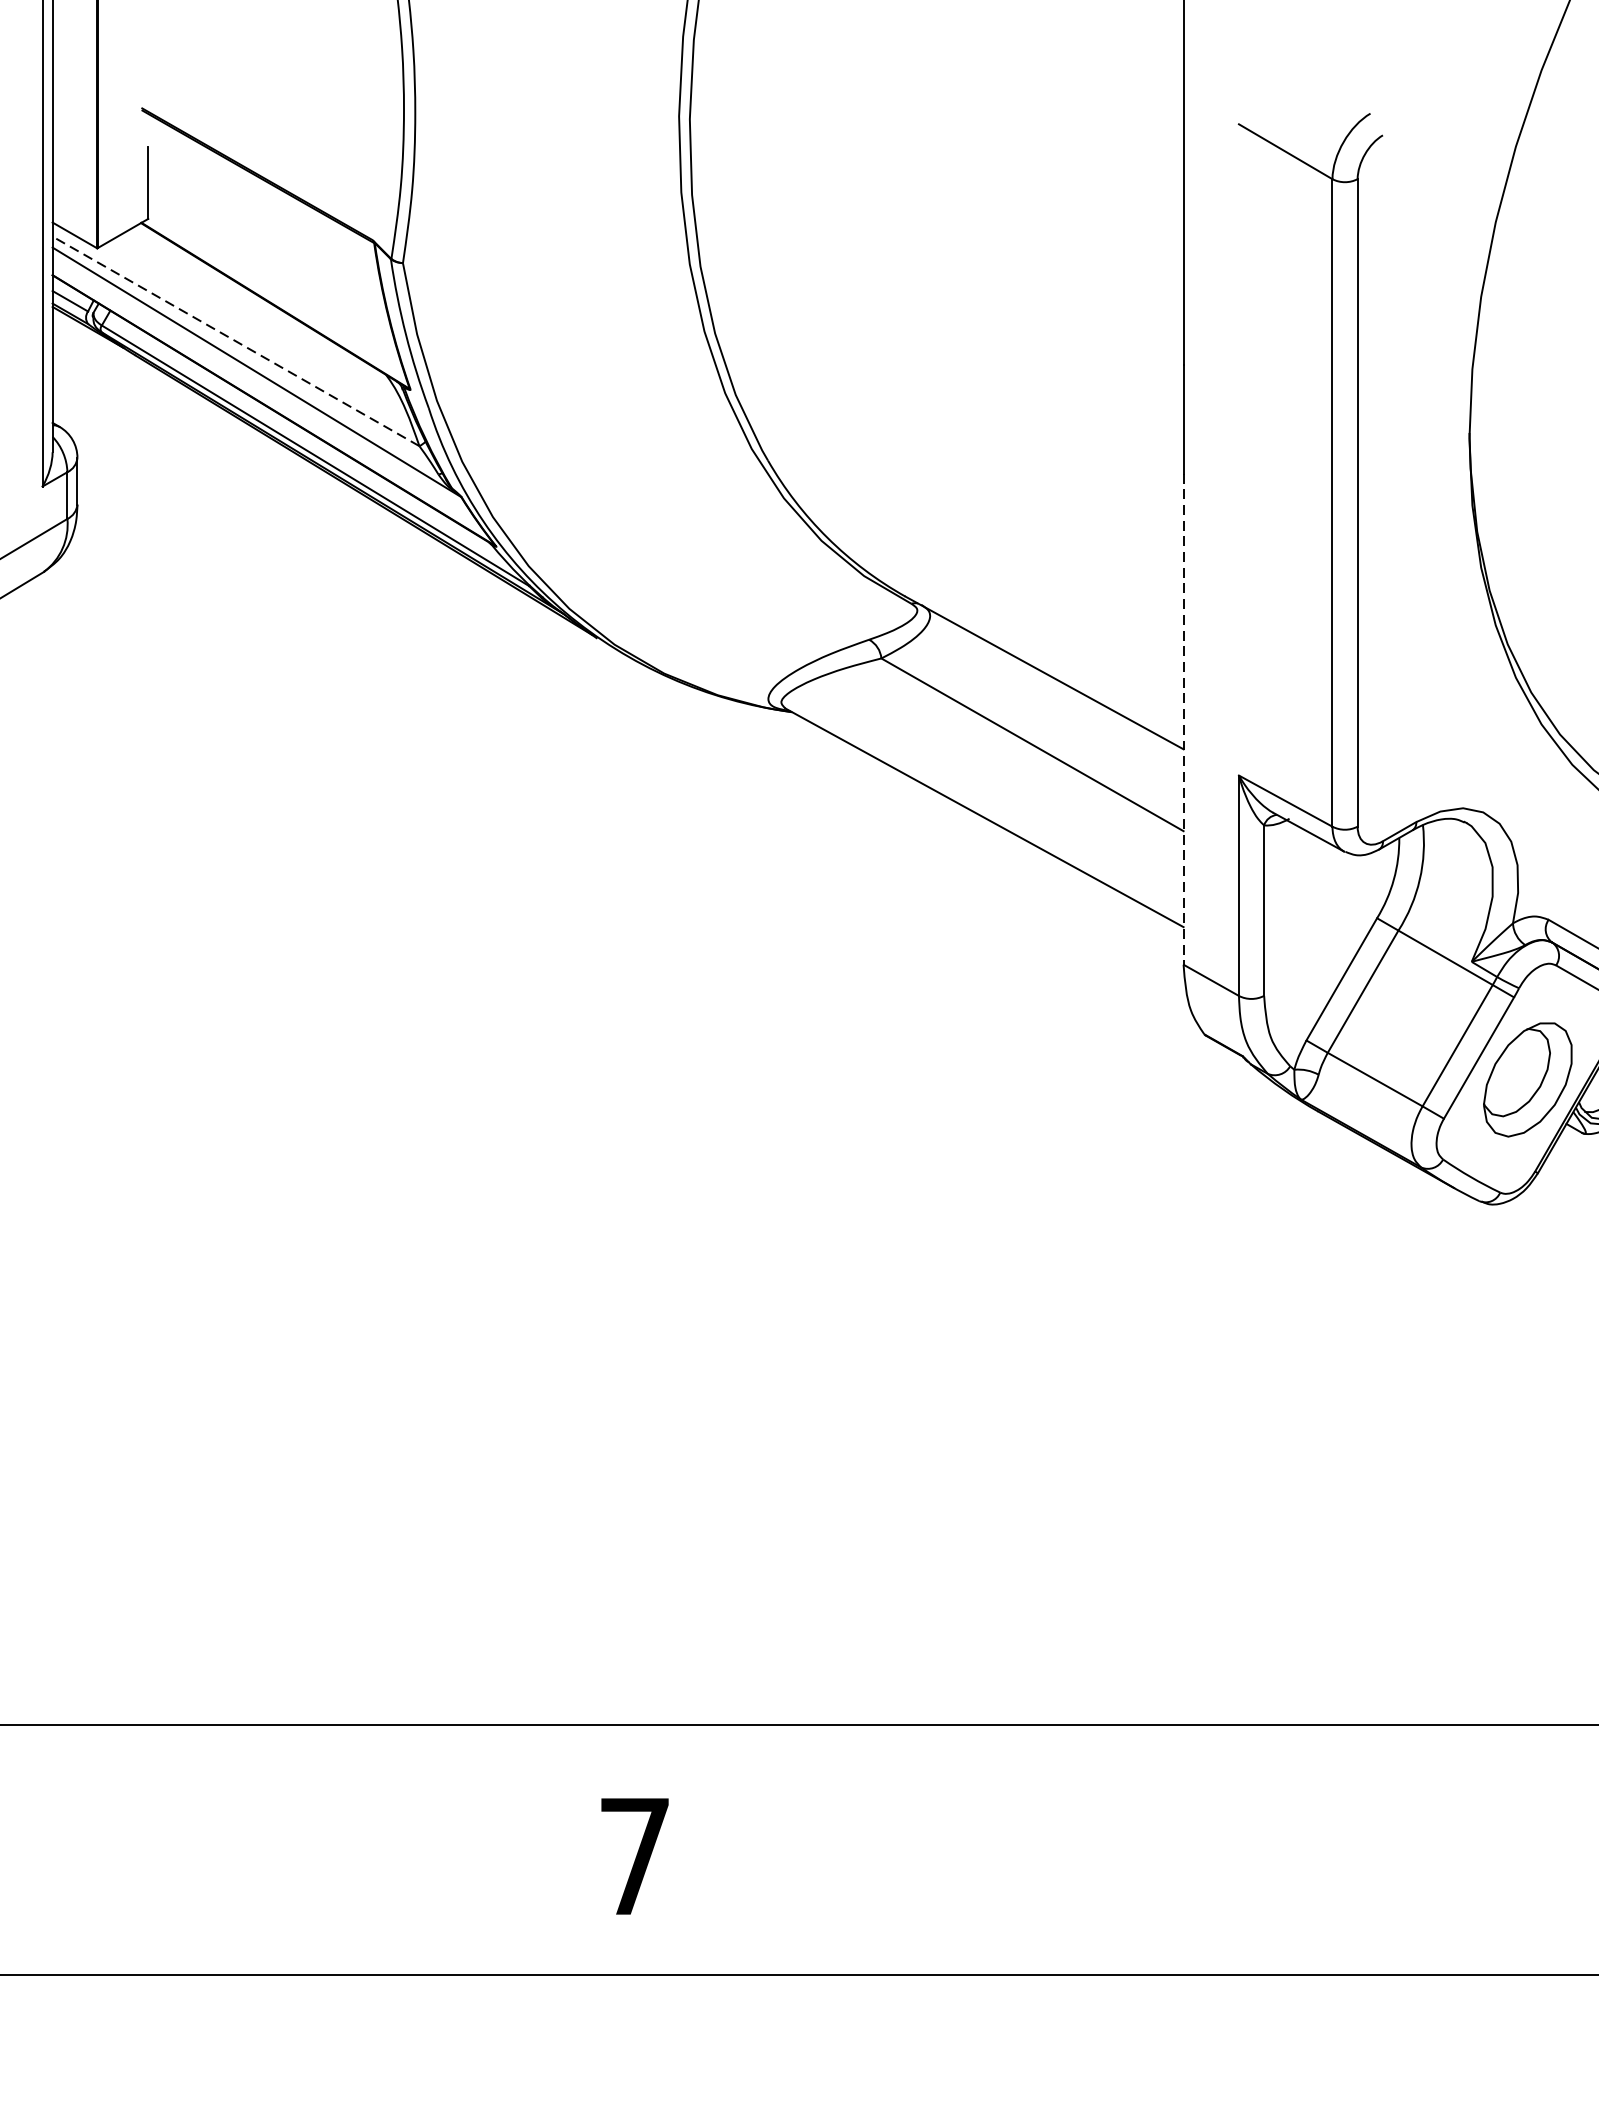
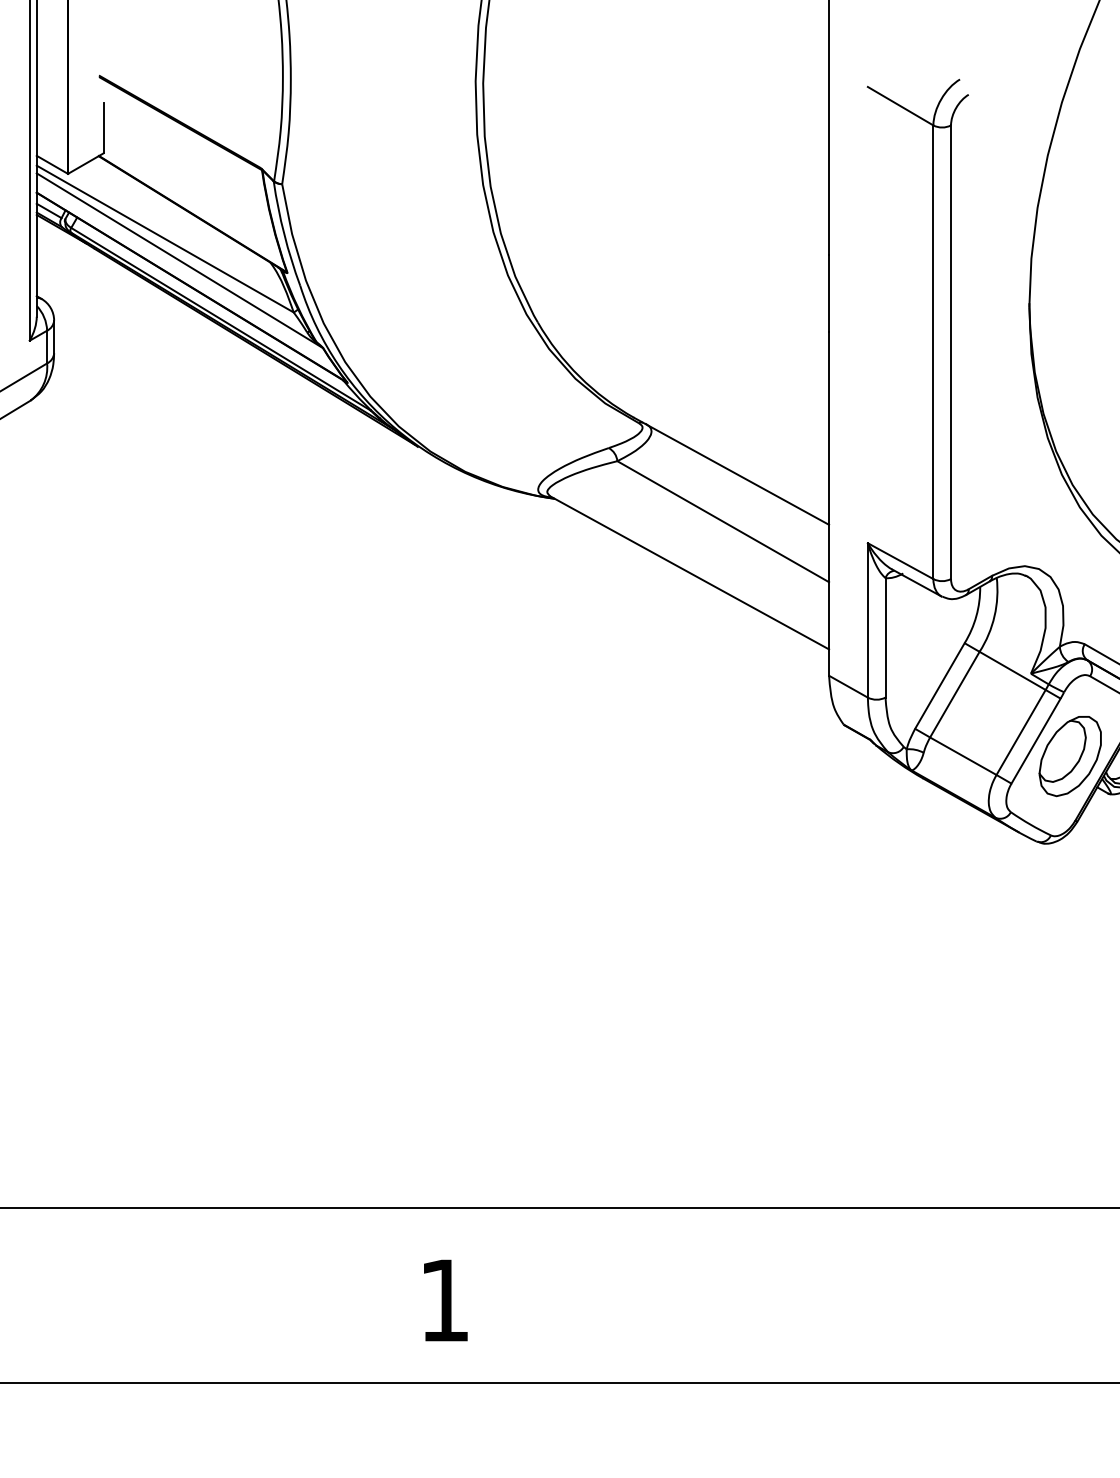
line: (236, 342) -> (165, 239), dashed -> solid
line: (1184, 720) -> (829, 504), dashed -> solid
text: (634, 1856) -> (444, 1300), 7 -> 1

